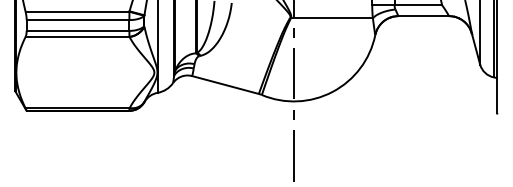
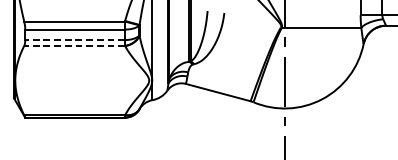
line: (77, 30) -> (74, 39), solid -> dashed
line: (77, 36) -> (74, 45), solid -> dashed

